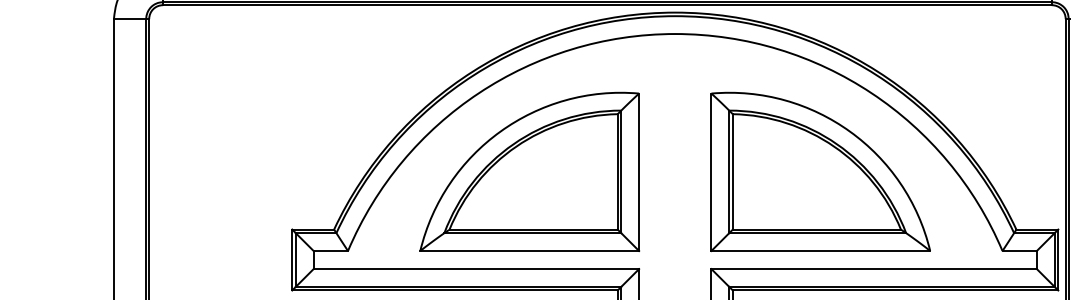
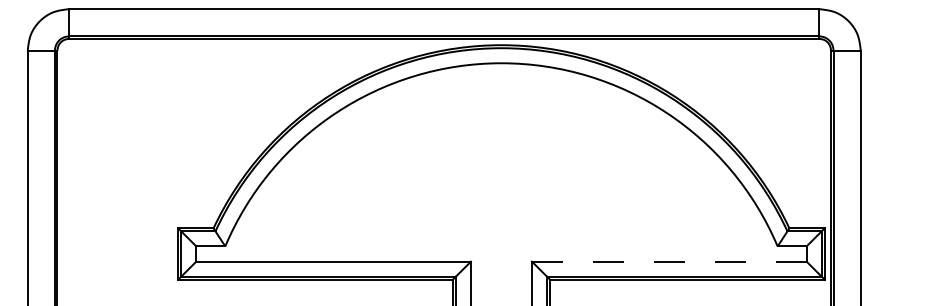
part: (529, 171) -> (378, 179), removed
part: (819, 171) -> (623, 179), removed
line: (874, 268) -> (669, 261), solid -> dashed

